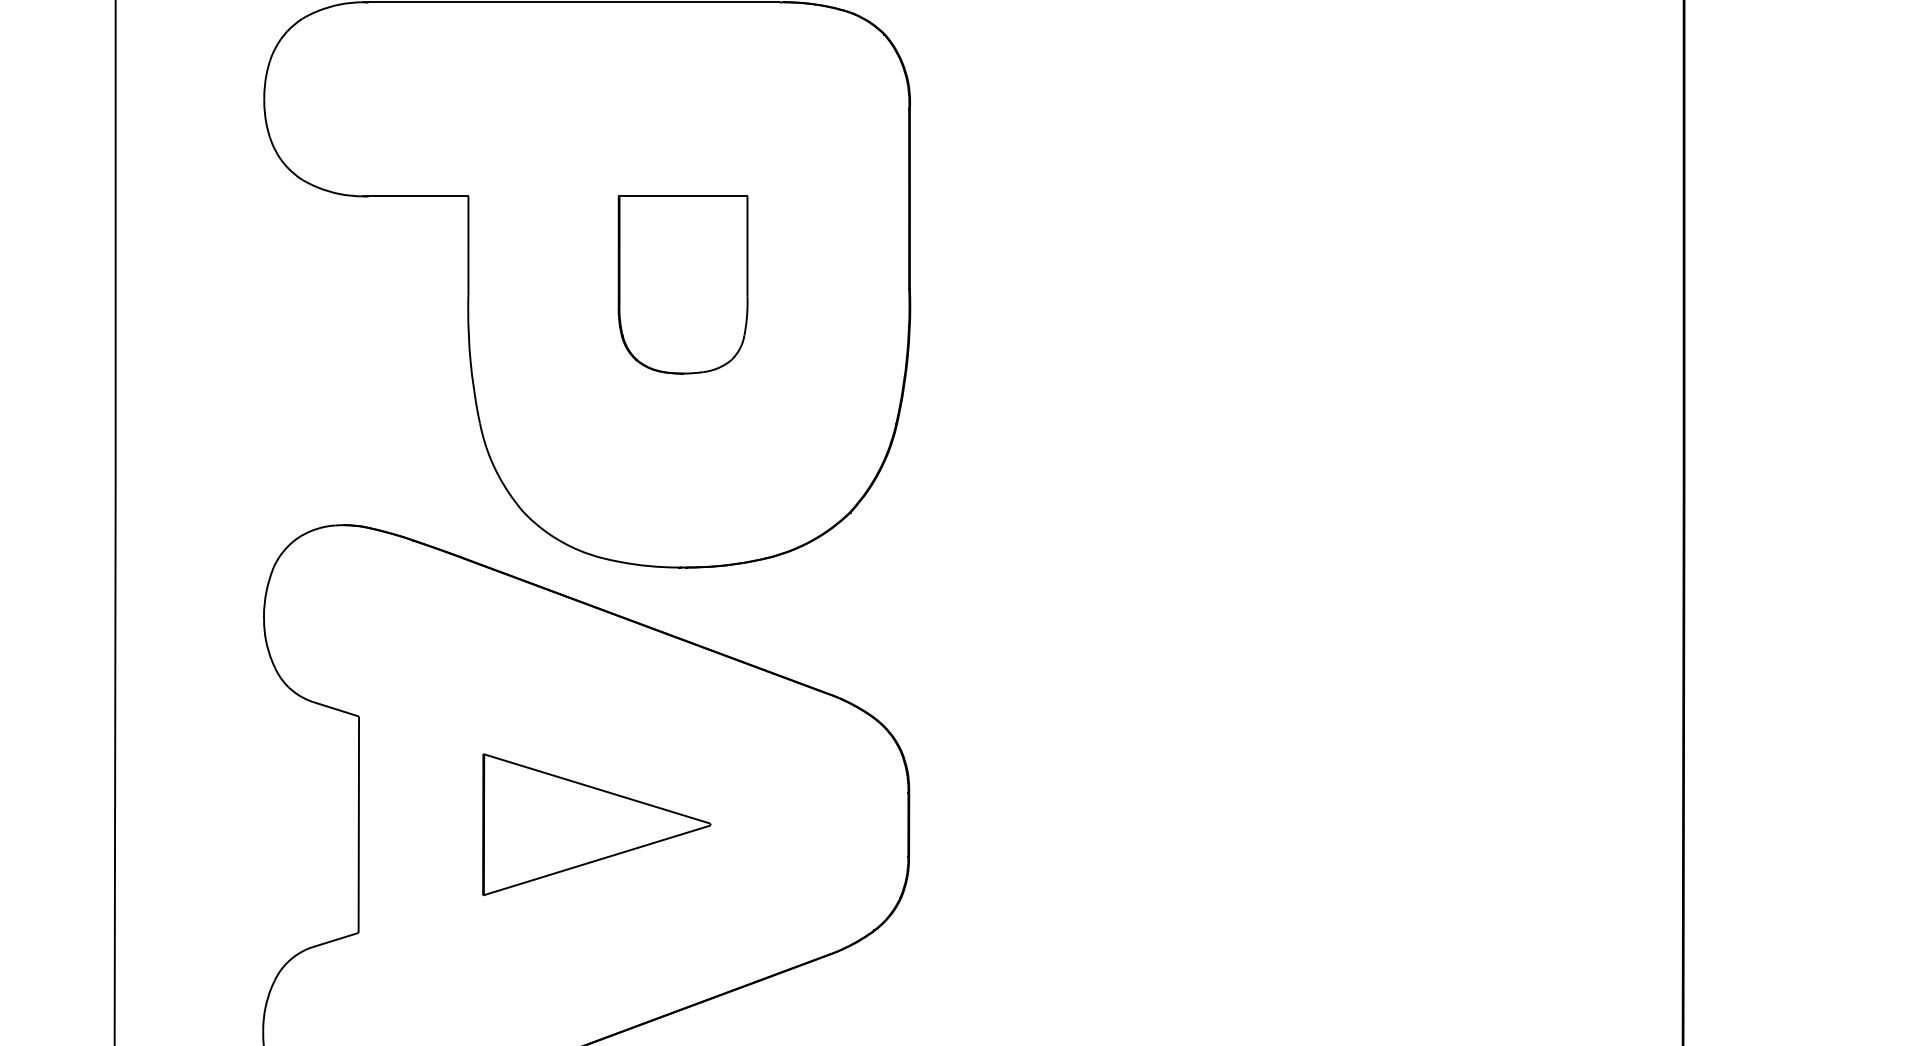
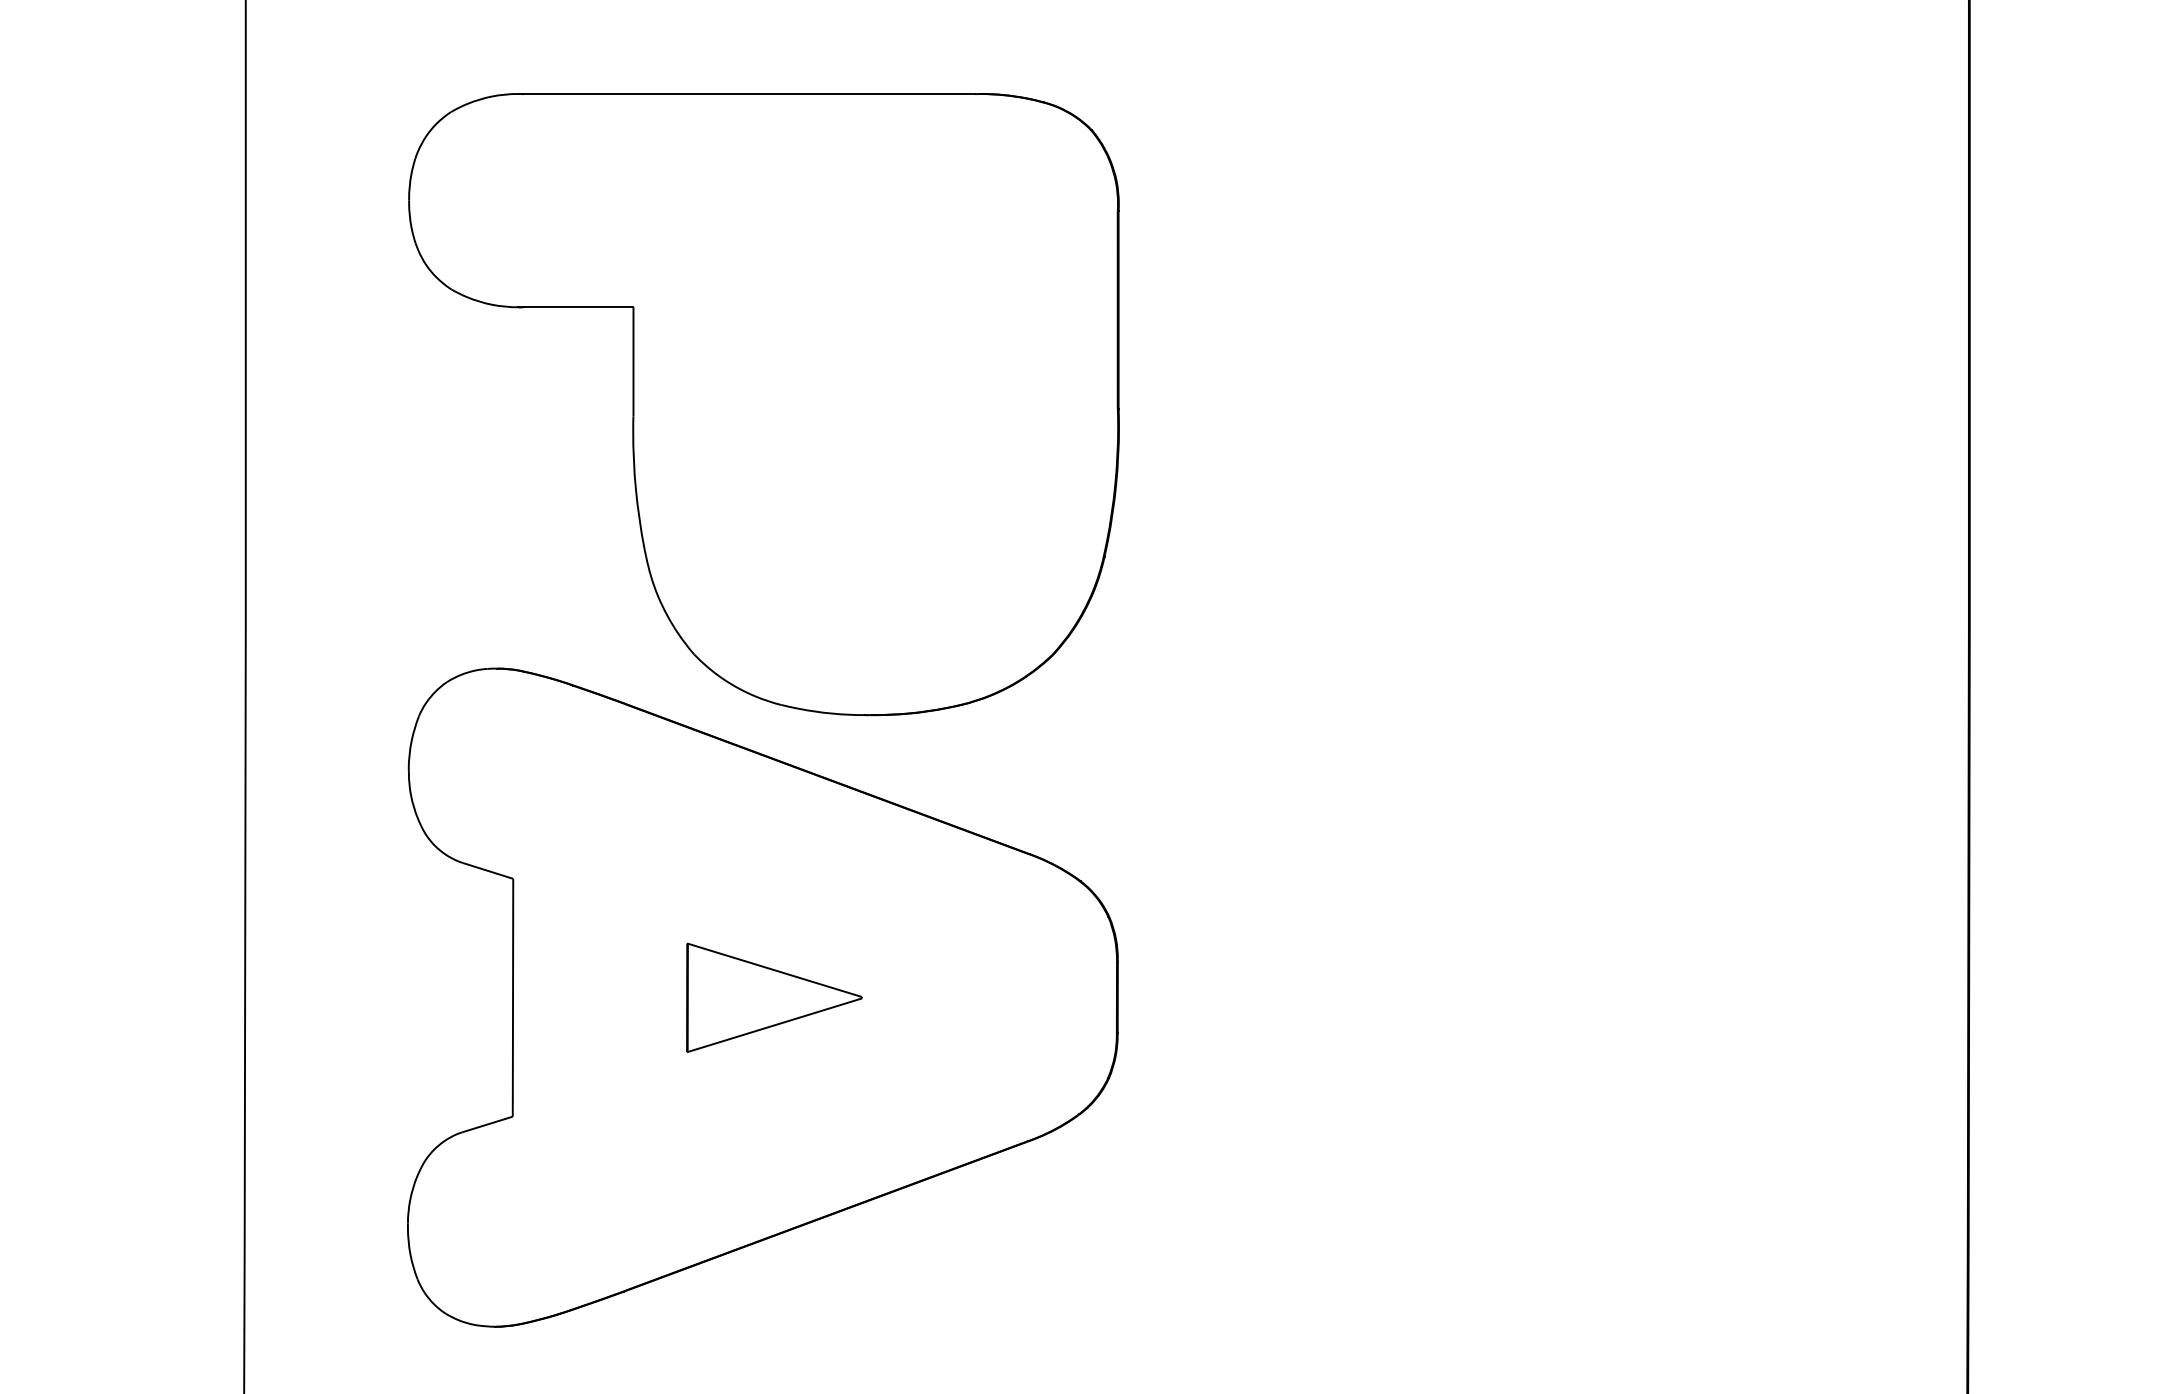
part: (683, 284) -> (869, 404), removed
part: (596, 824) -> (774, 997), size x0.7

